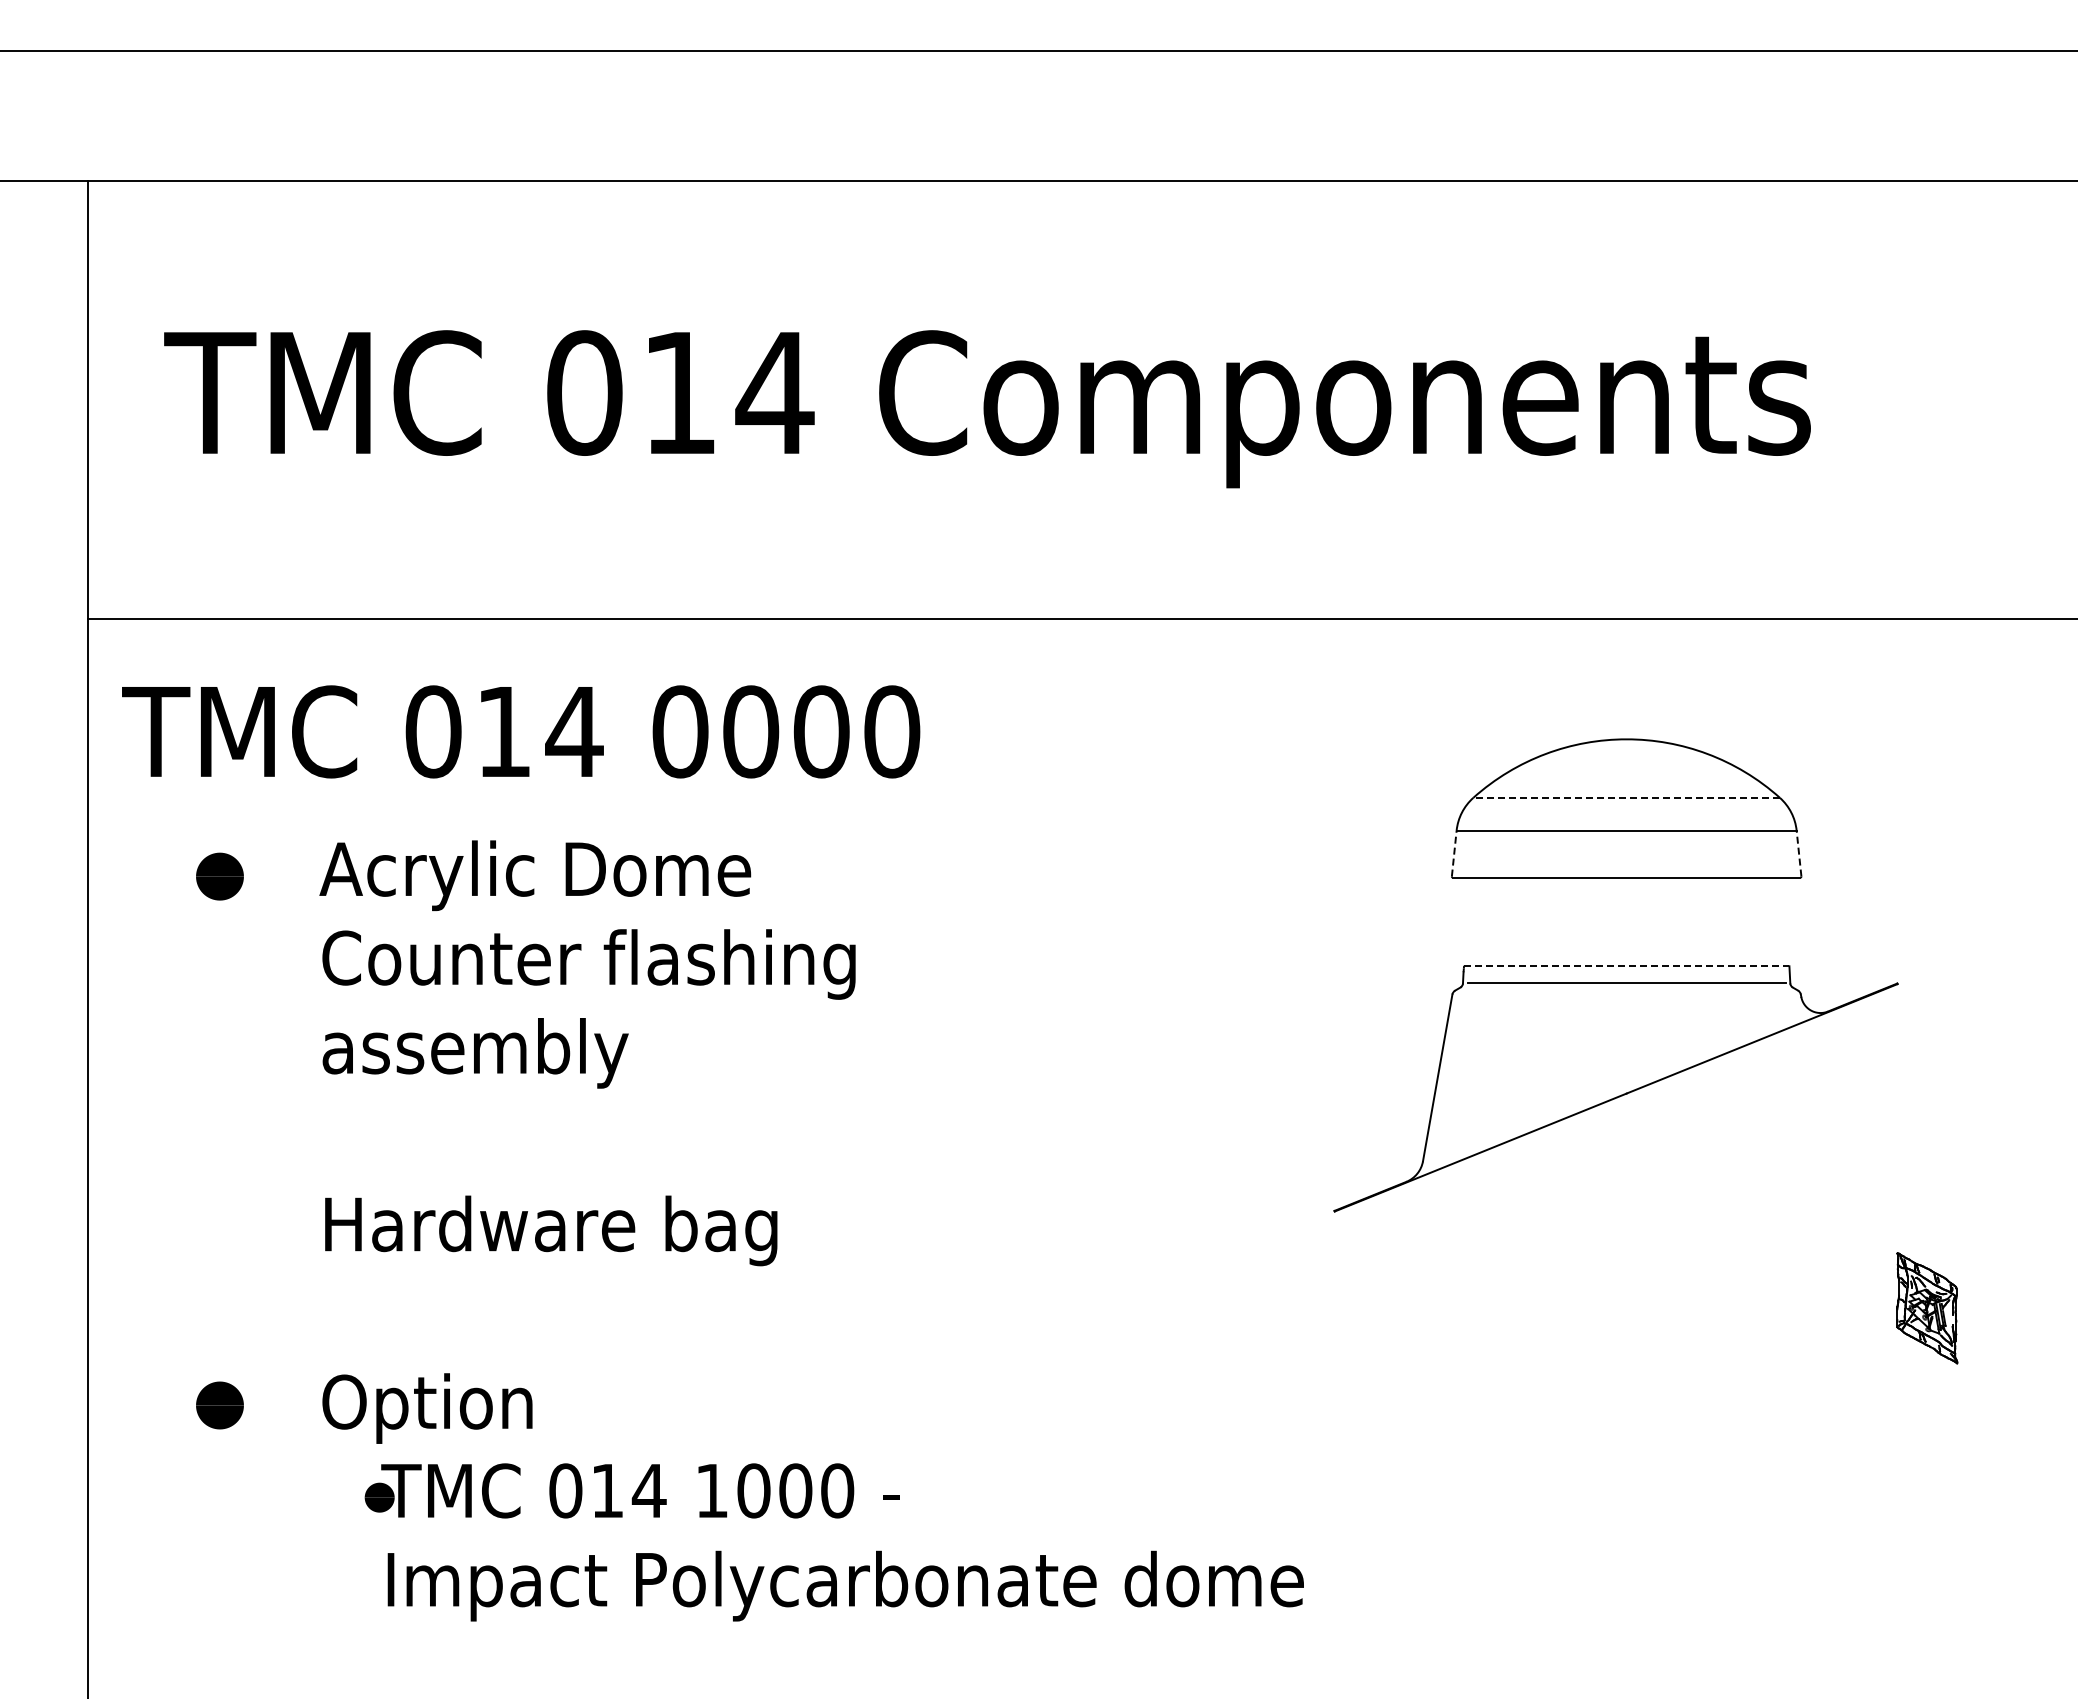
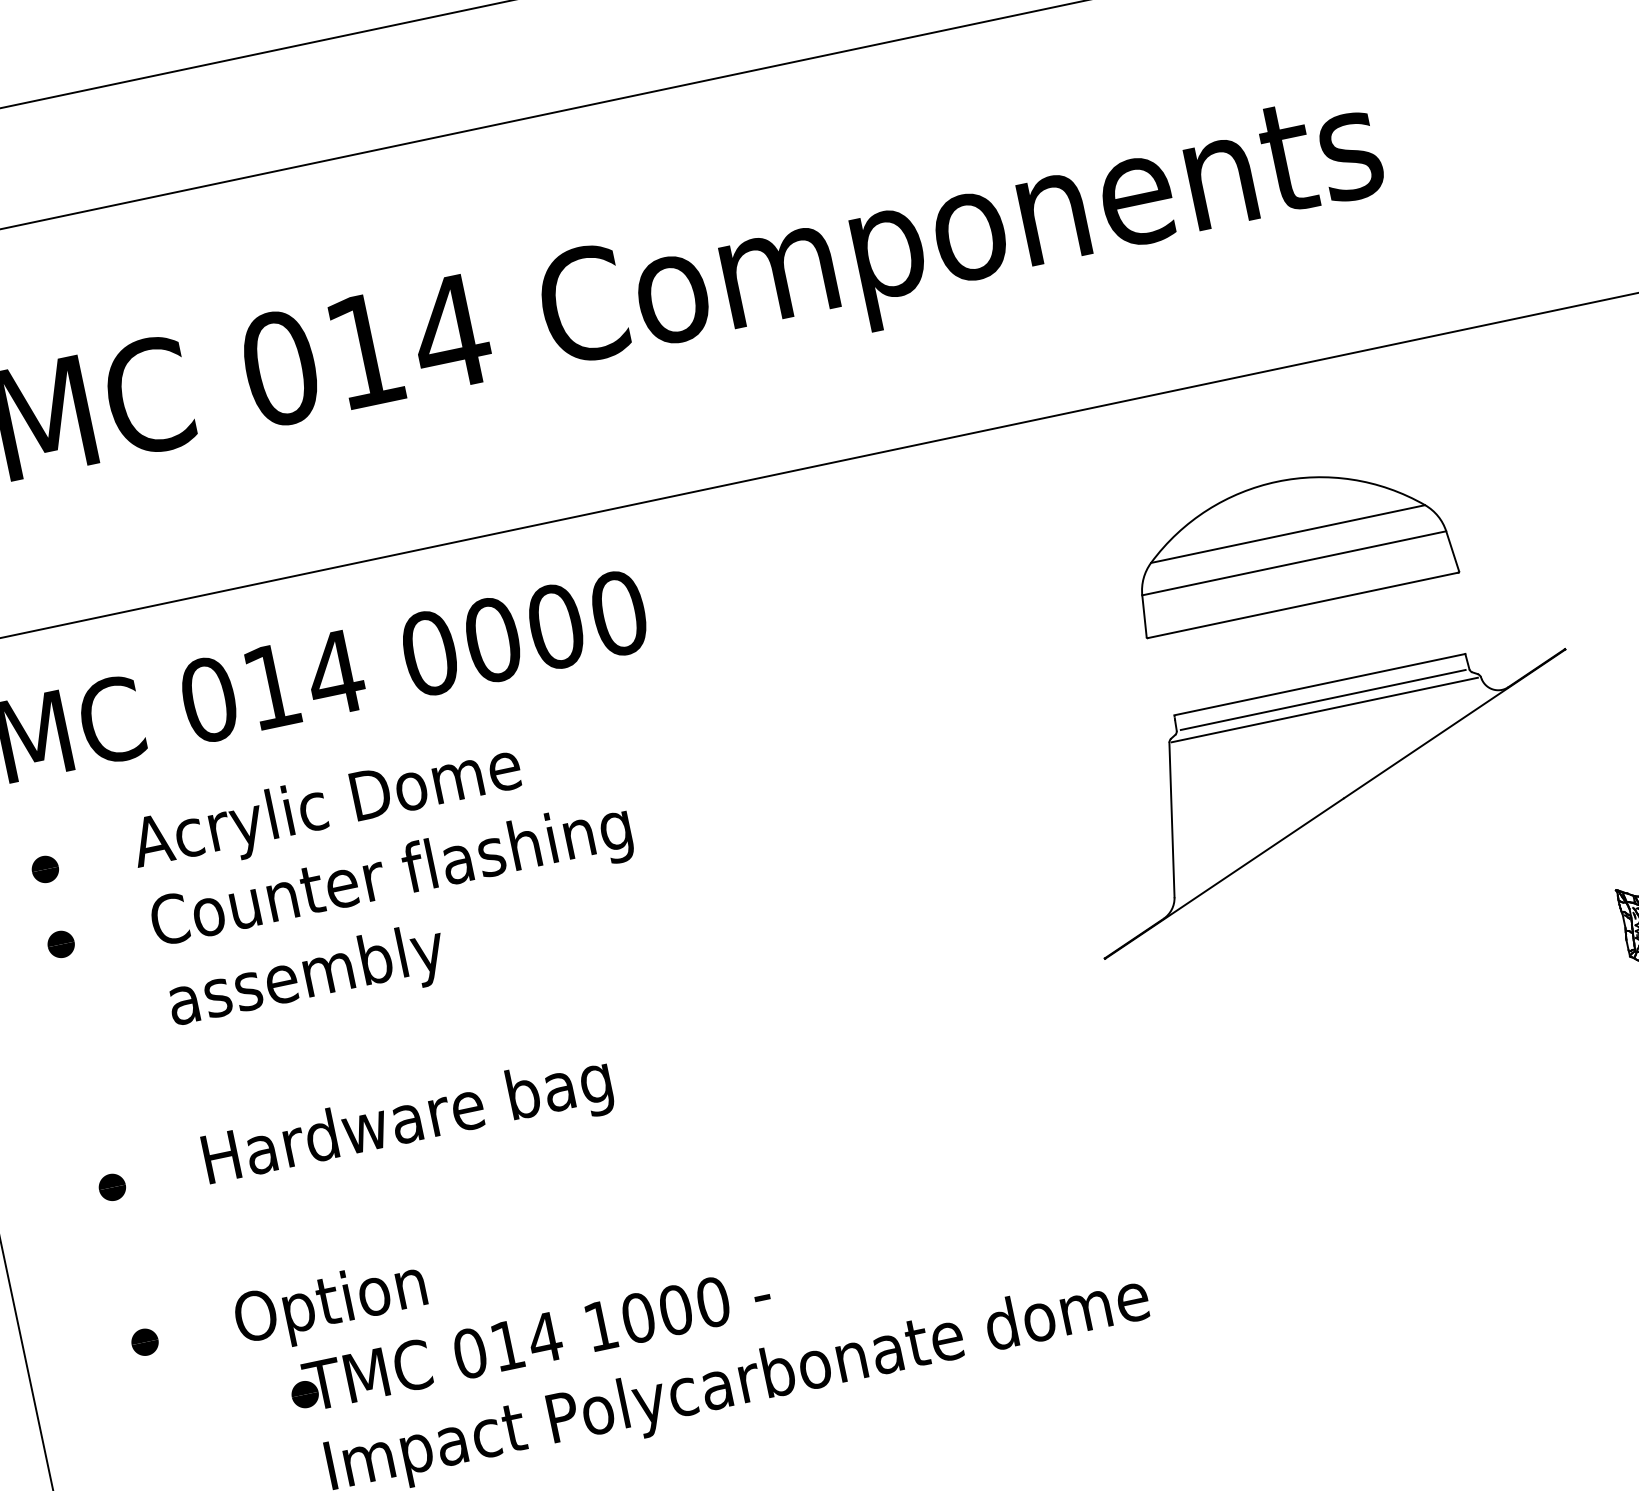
line: (1626, 797) -> (1287, 533), dashed -> solid
line: (1454, 853) -> (1144, 616), dashed -> solid
line: (1798, 853) -> (1452, 551), dashed -> solid
part: (219, 876) -> (44, 869), size x0.62
part: (219, 960) -> (60, 944), added
line: (1626, 966) -> (1319, 684), dashed -> solid
line: (1626, 994) -> (1325, 709), added
part: (219, 1232) -> (112, 1187), added
part: (219, 1405) -> (144, 1342), size x0.62

